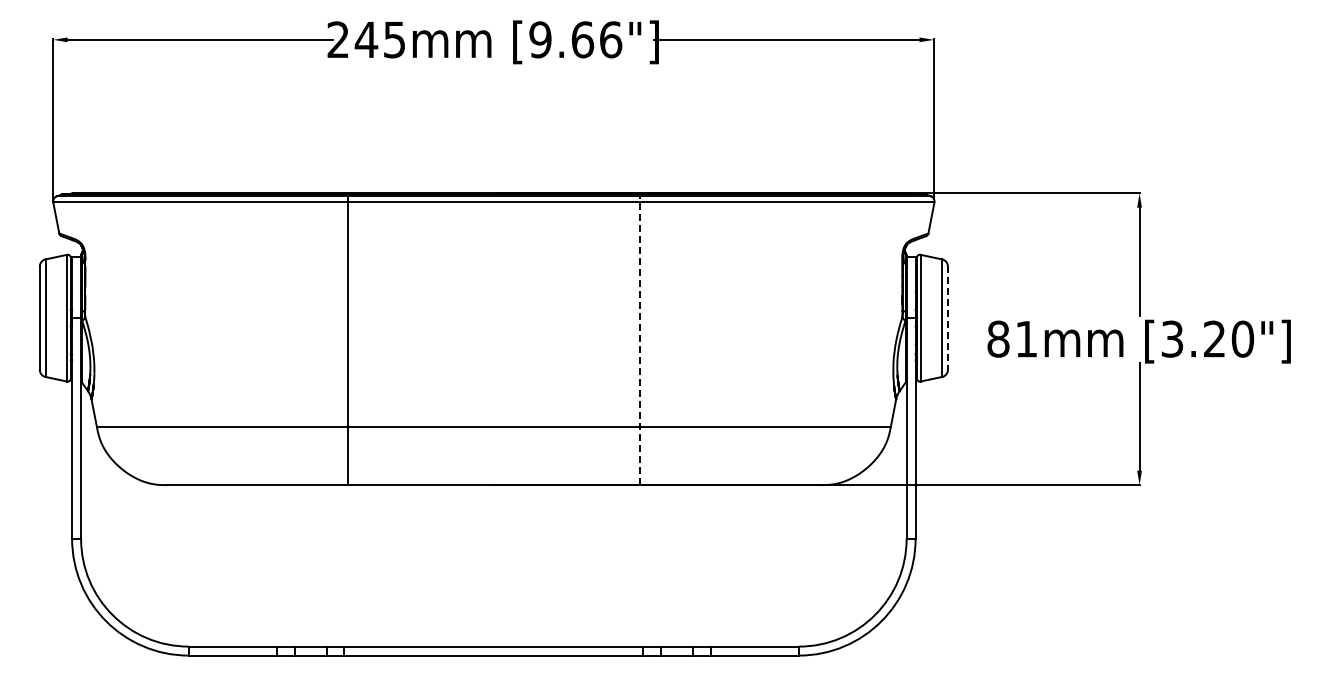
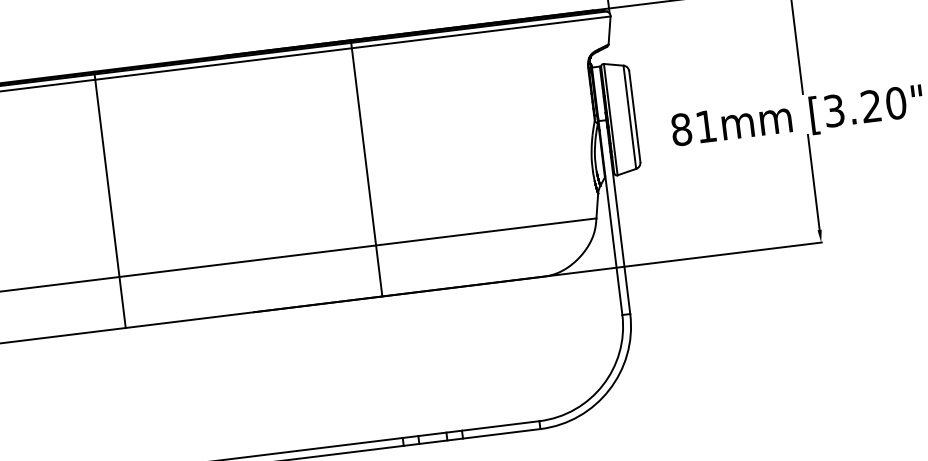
line: (947, 318) -> (634, 116), dashed -> solid
line: (639, 339) -> (366, 168), dashed -> solid

